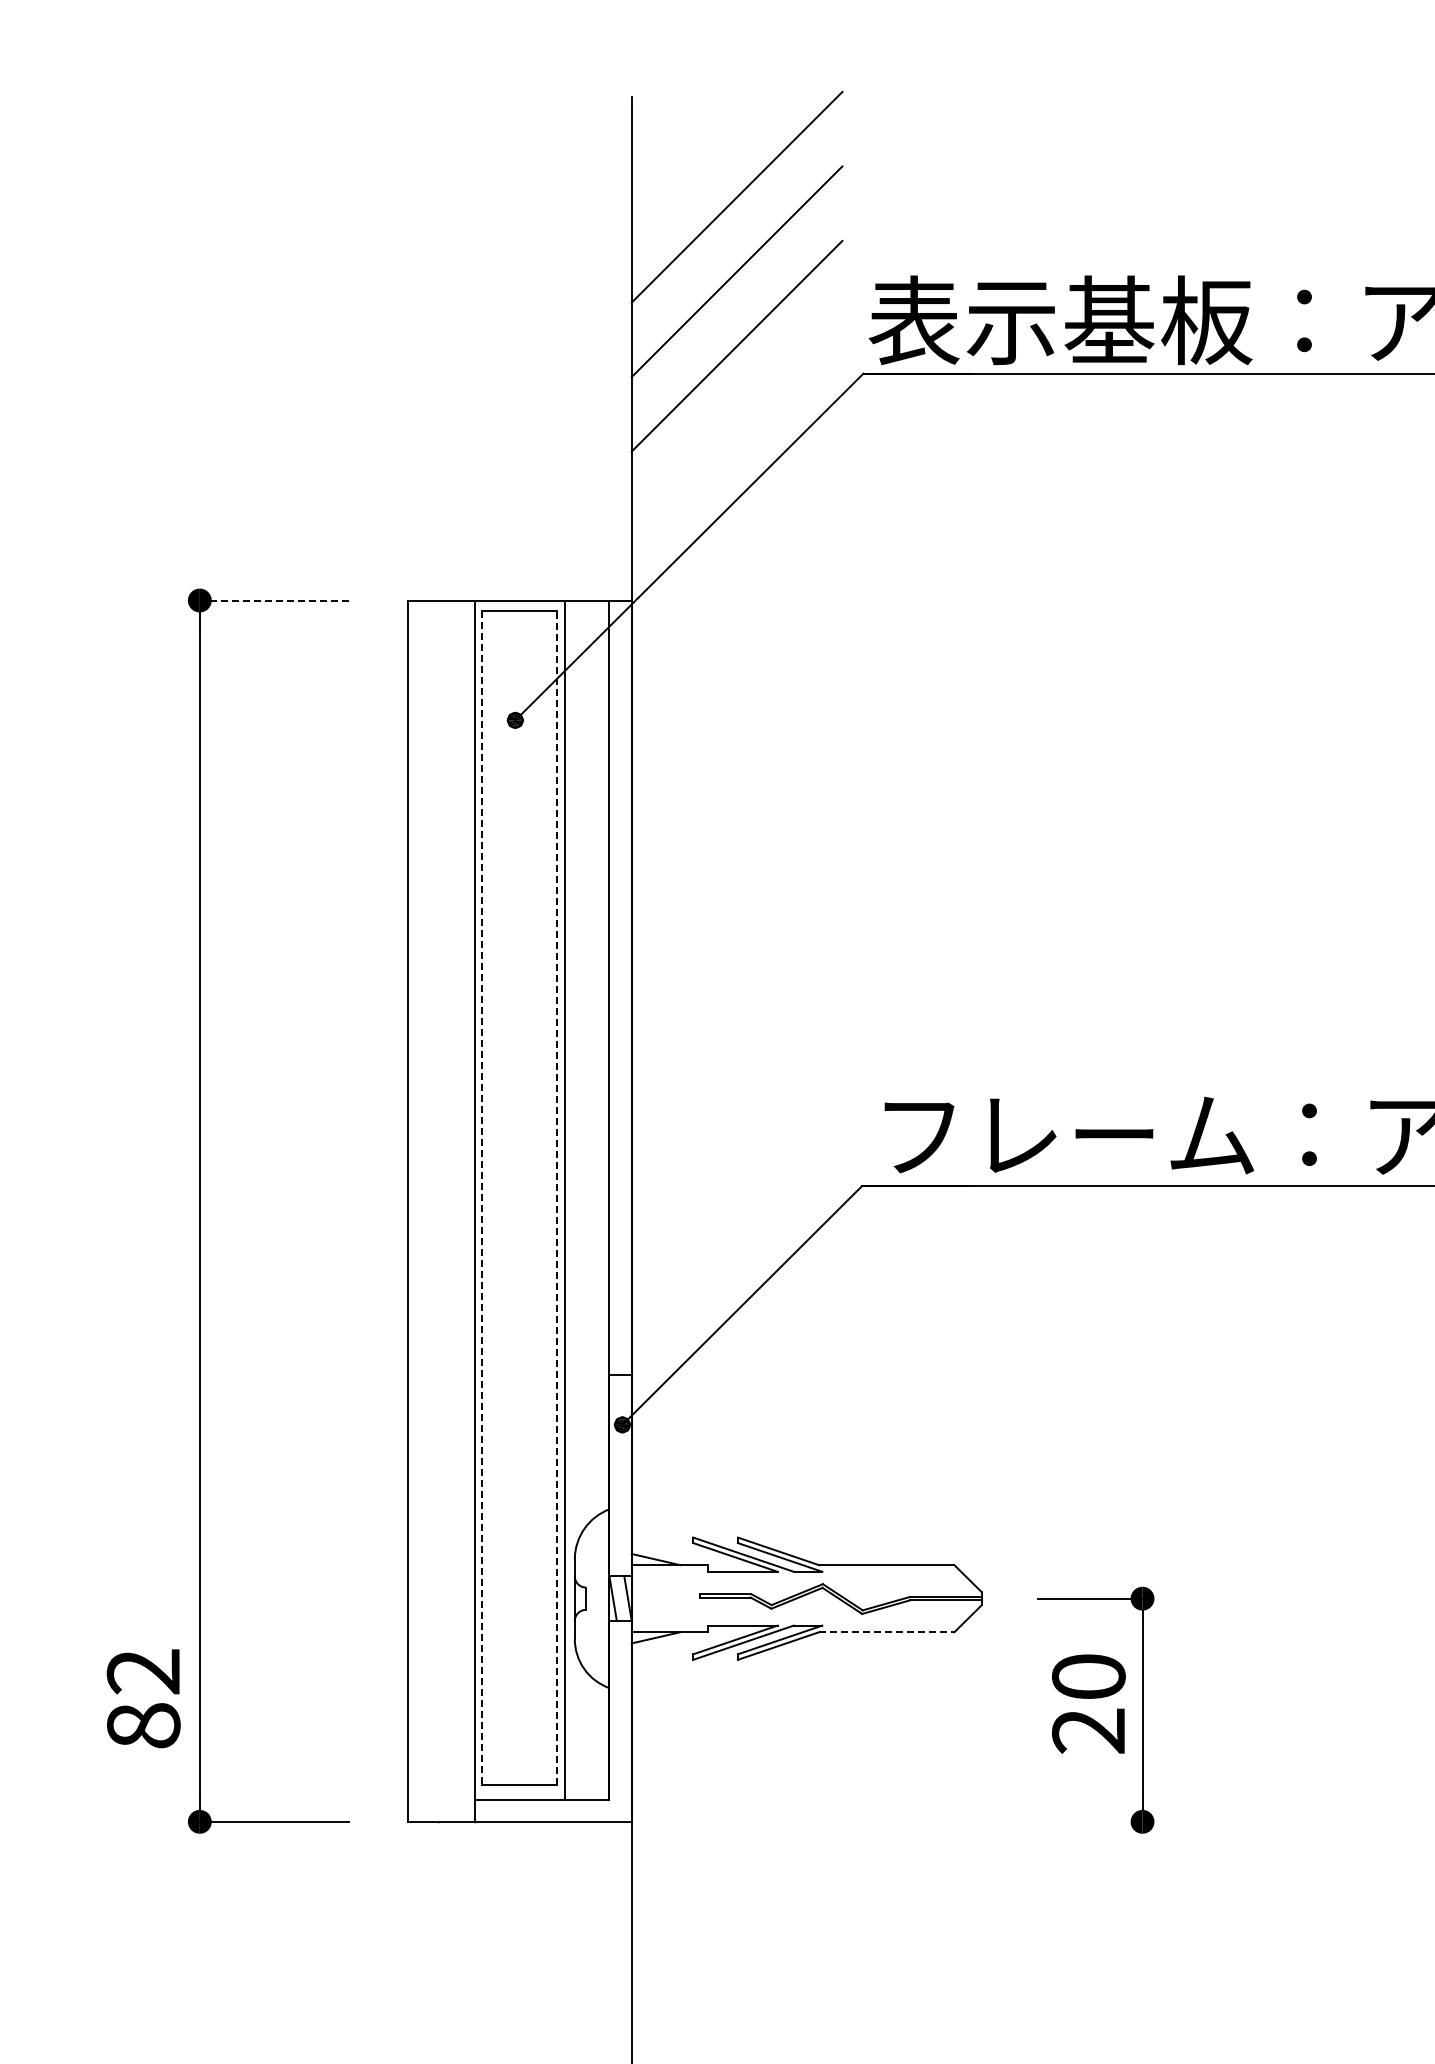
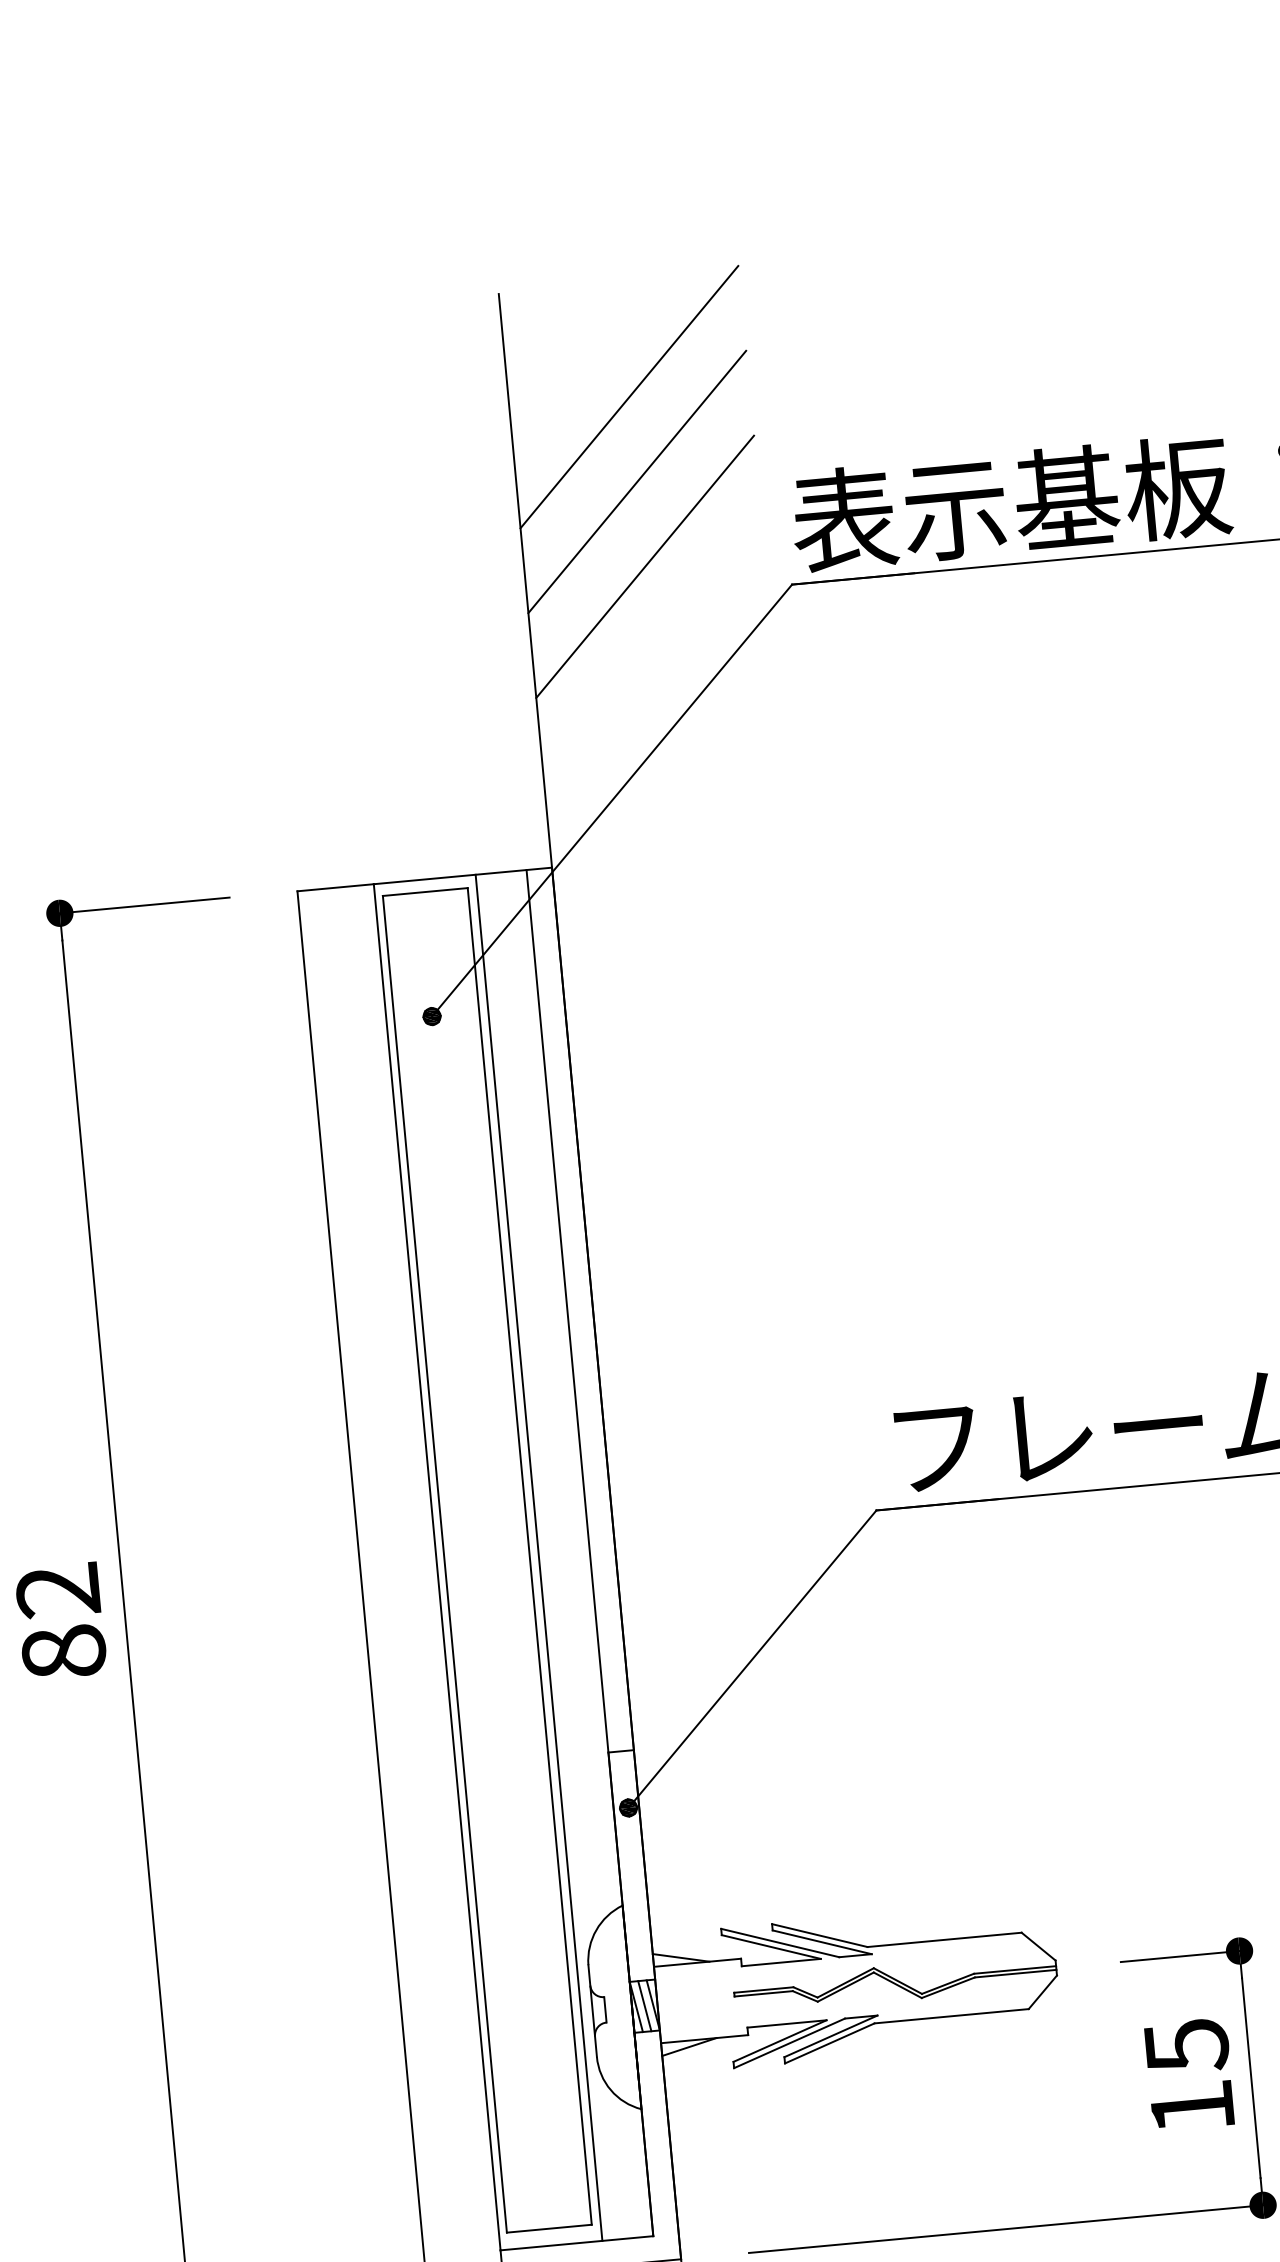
line: (273, 600) -> (143, 905), dashed -> solid
line: (482, 1198) -> (445, 1564), dashed -> solid
line: (556, 1198) -> (529, 1556), dashed -> solid
line: (620, 1598) -> (644, 2005), added
line: (886, 1632) -> (951, 2016), dashed -> solid
text: (143, 1698) -> (60, 1621), moved
text: (1088, 1703) -> (1189, 2076), 20 -> 15
line: (916, 1821) -> (1005, 2228), added

